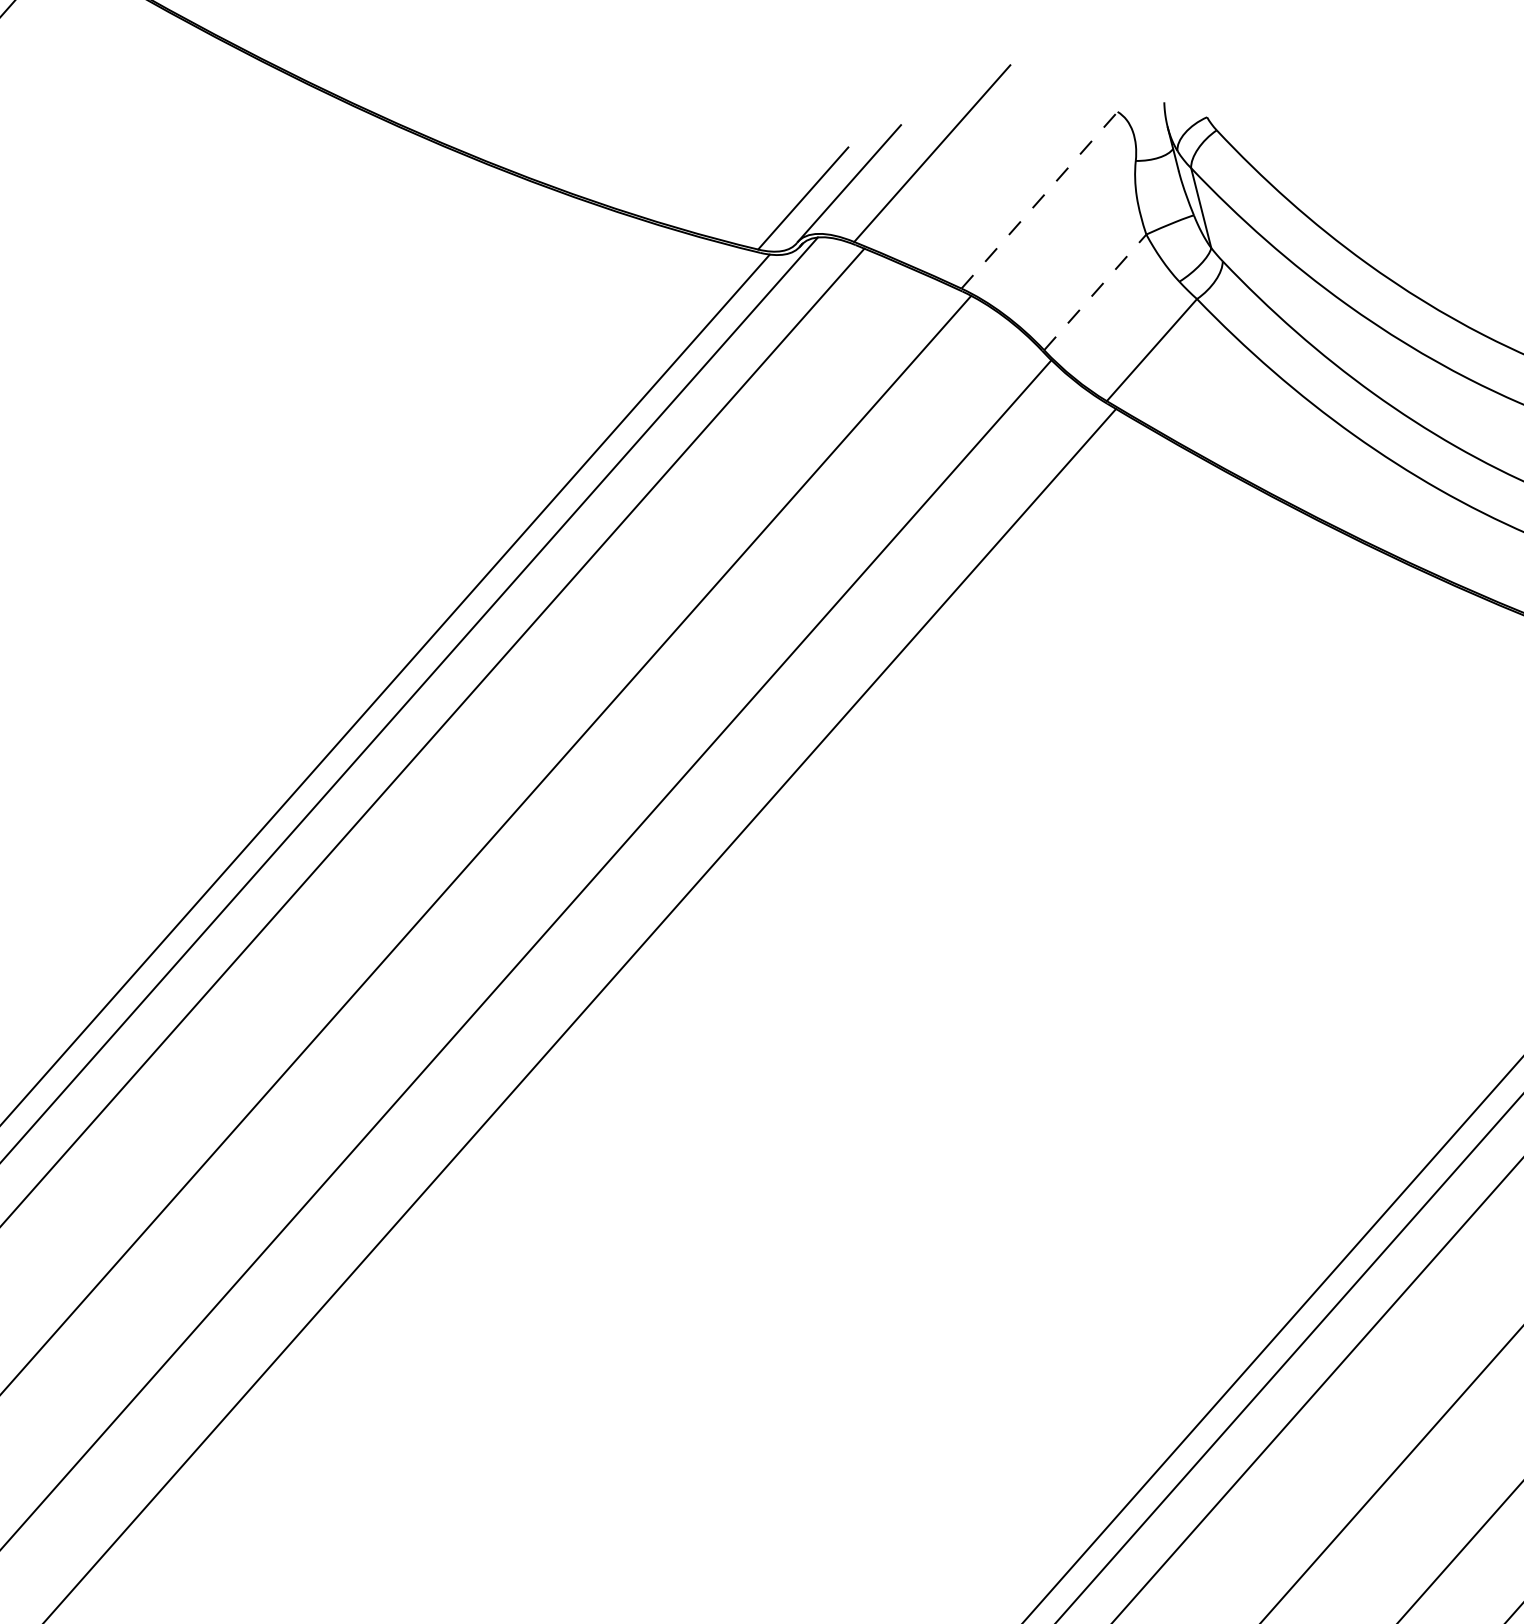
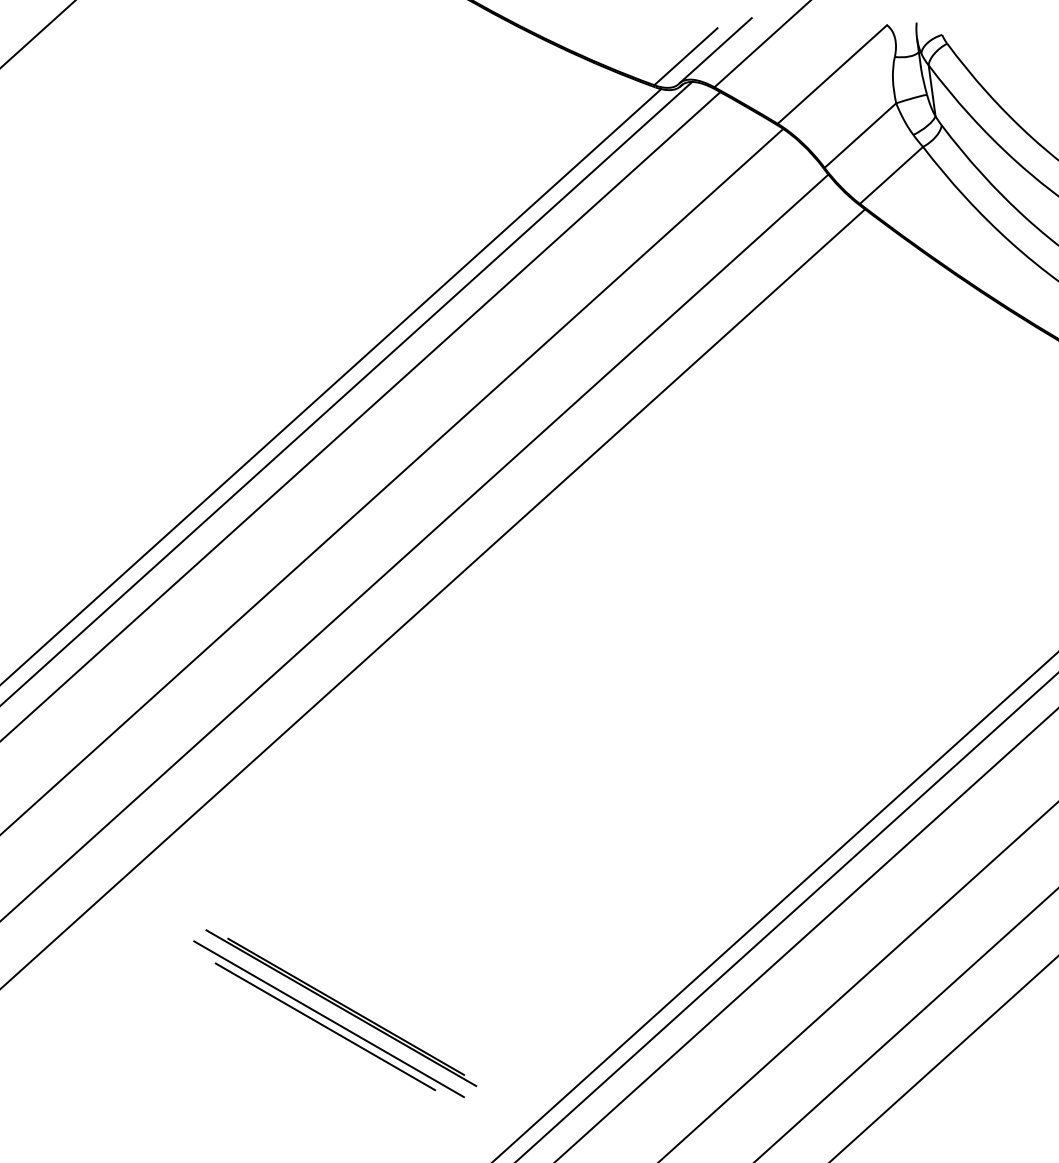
line: (1039, 200) -> (832, 74), dashed -> solid
line: (1095, 292) -> (860, 135), dashed -> solid

